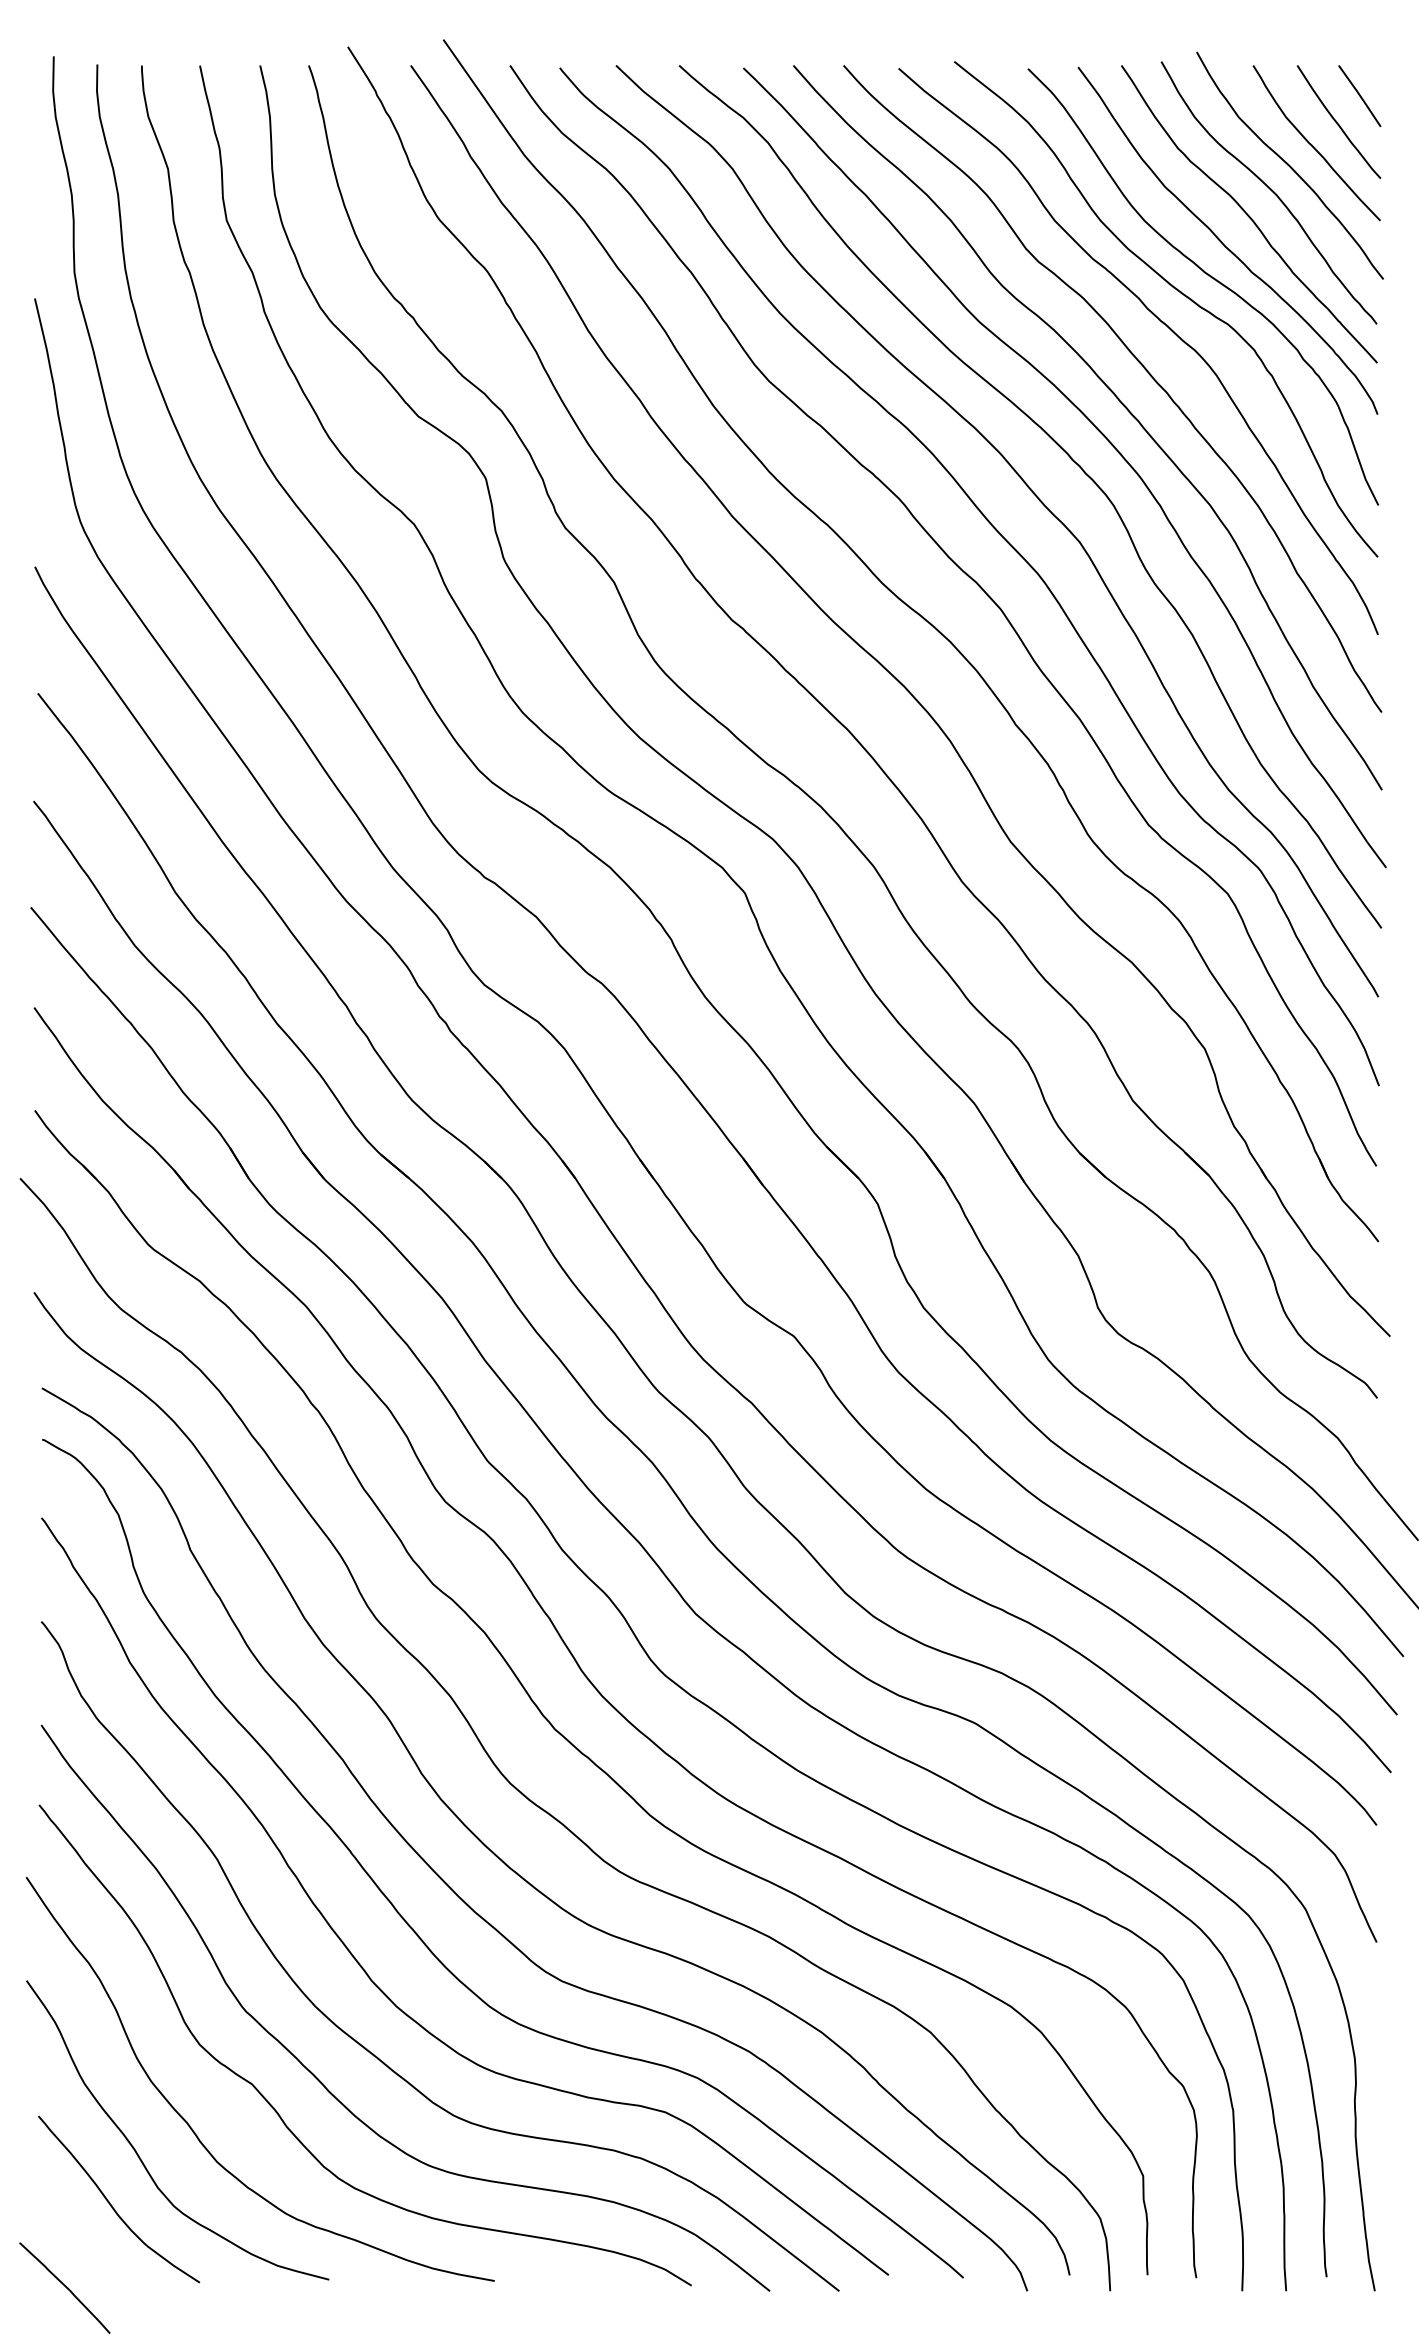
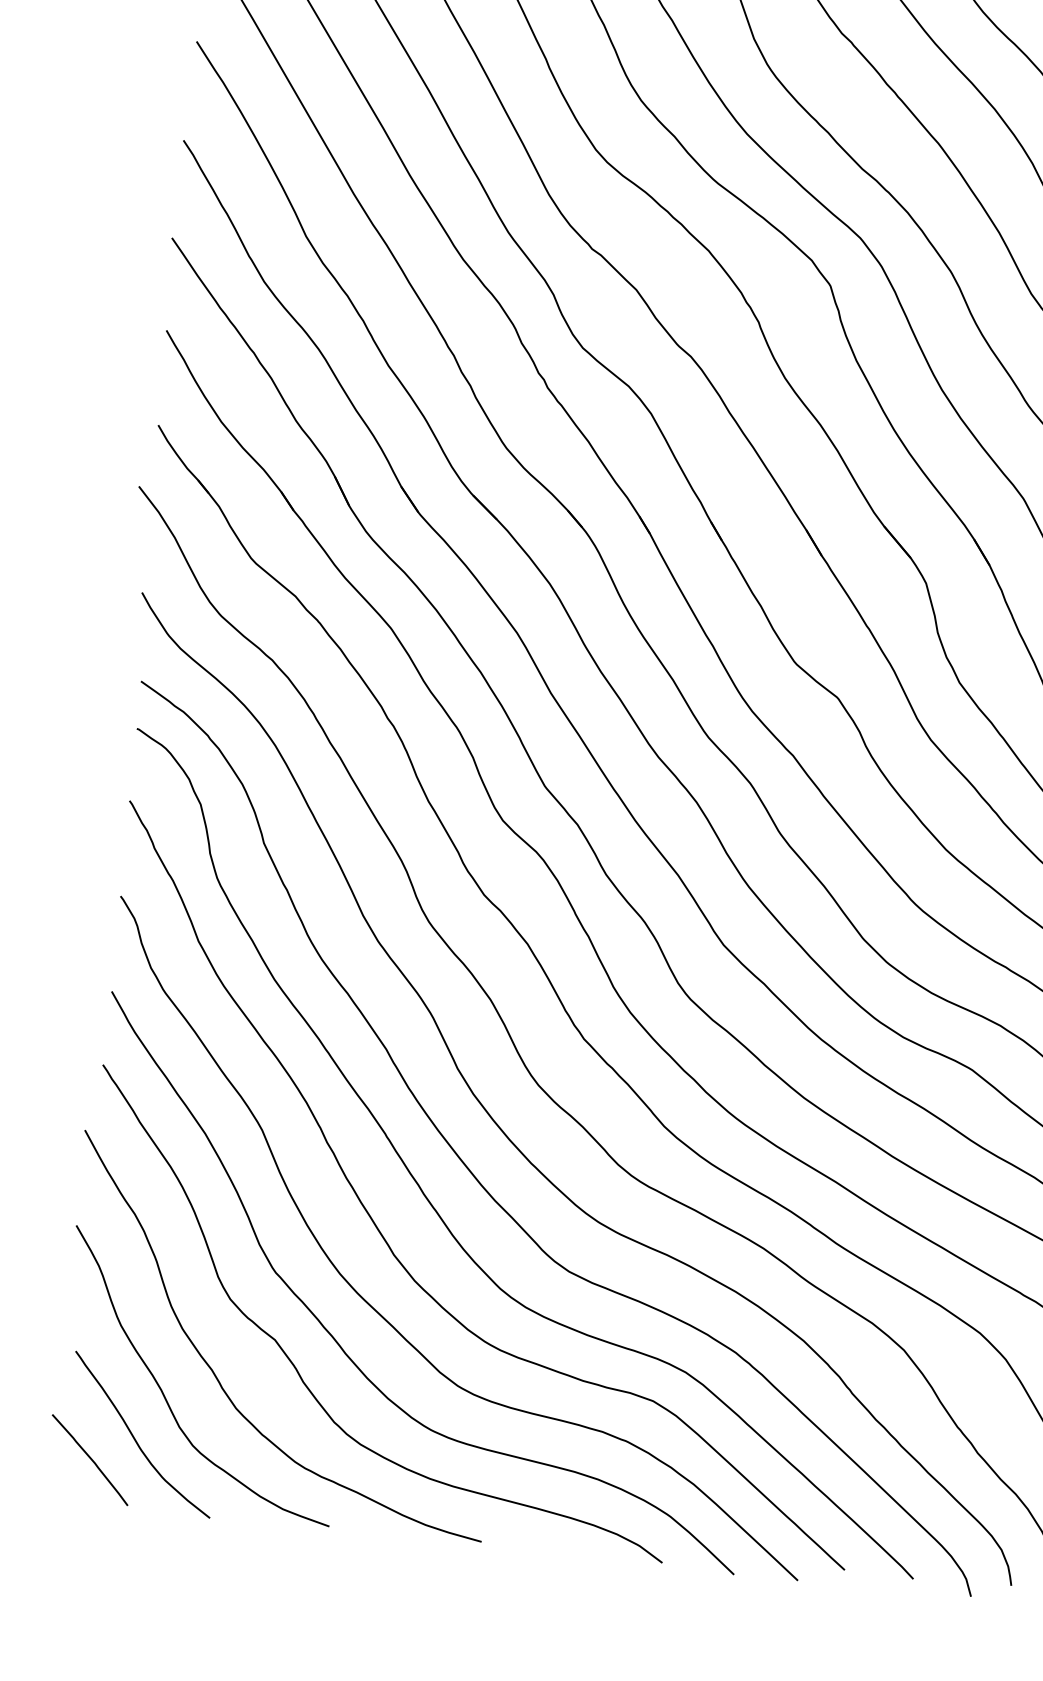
curve: (64, 2286) -> (89, 1458), moved

